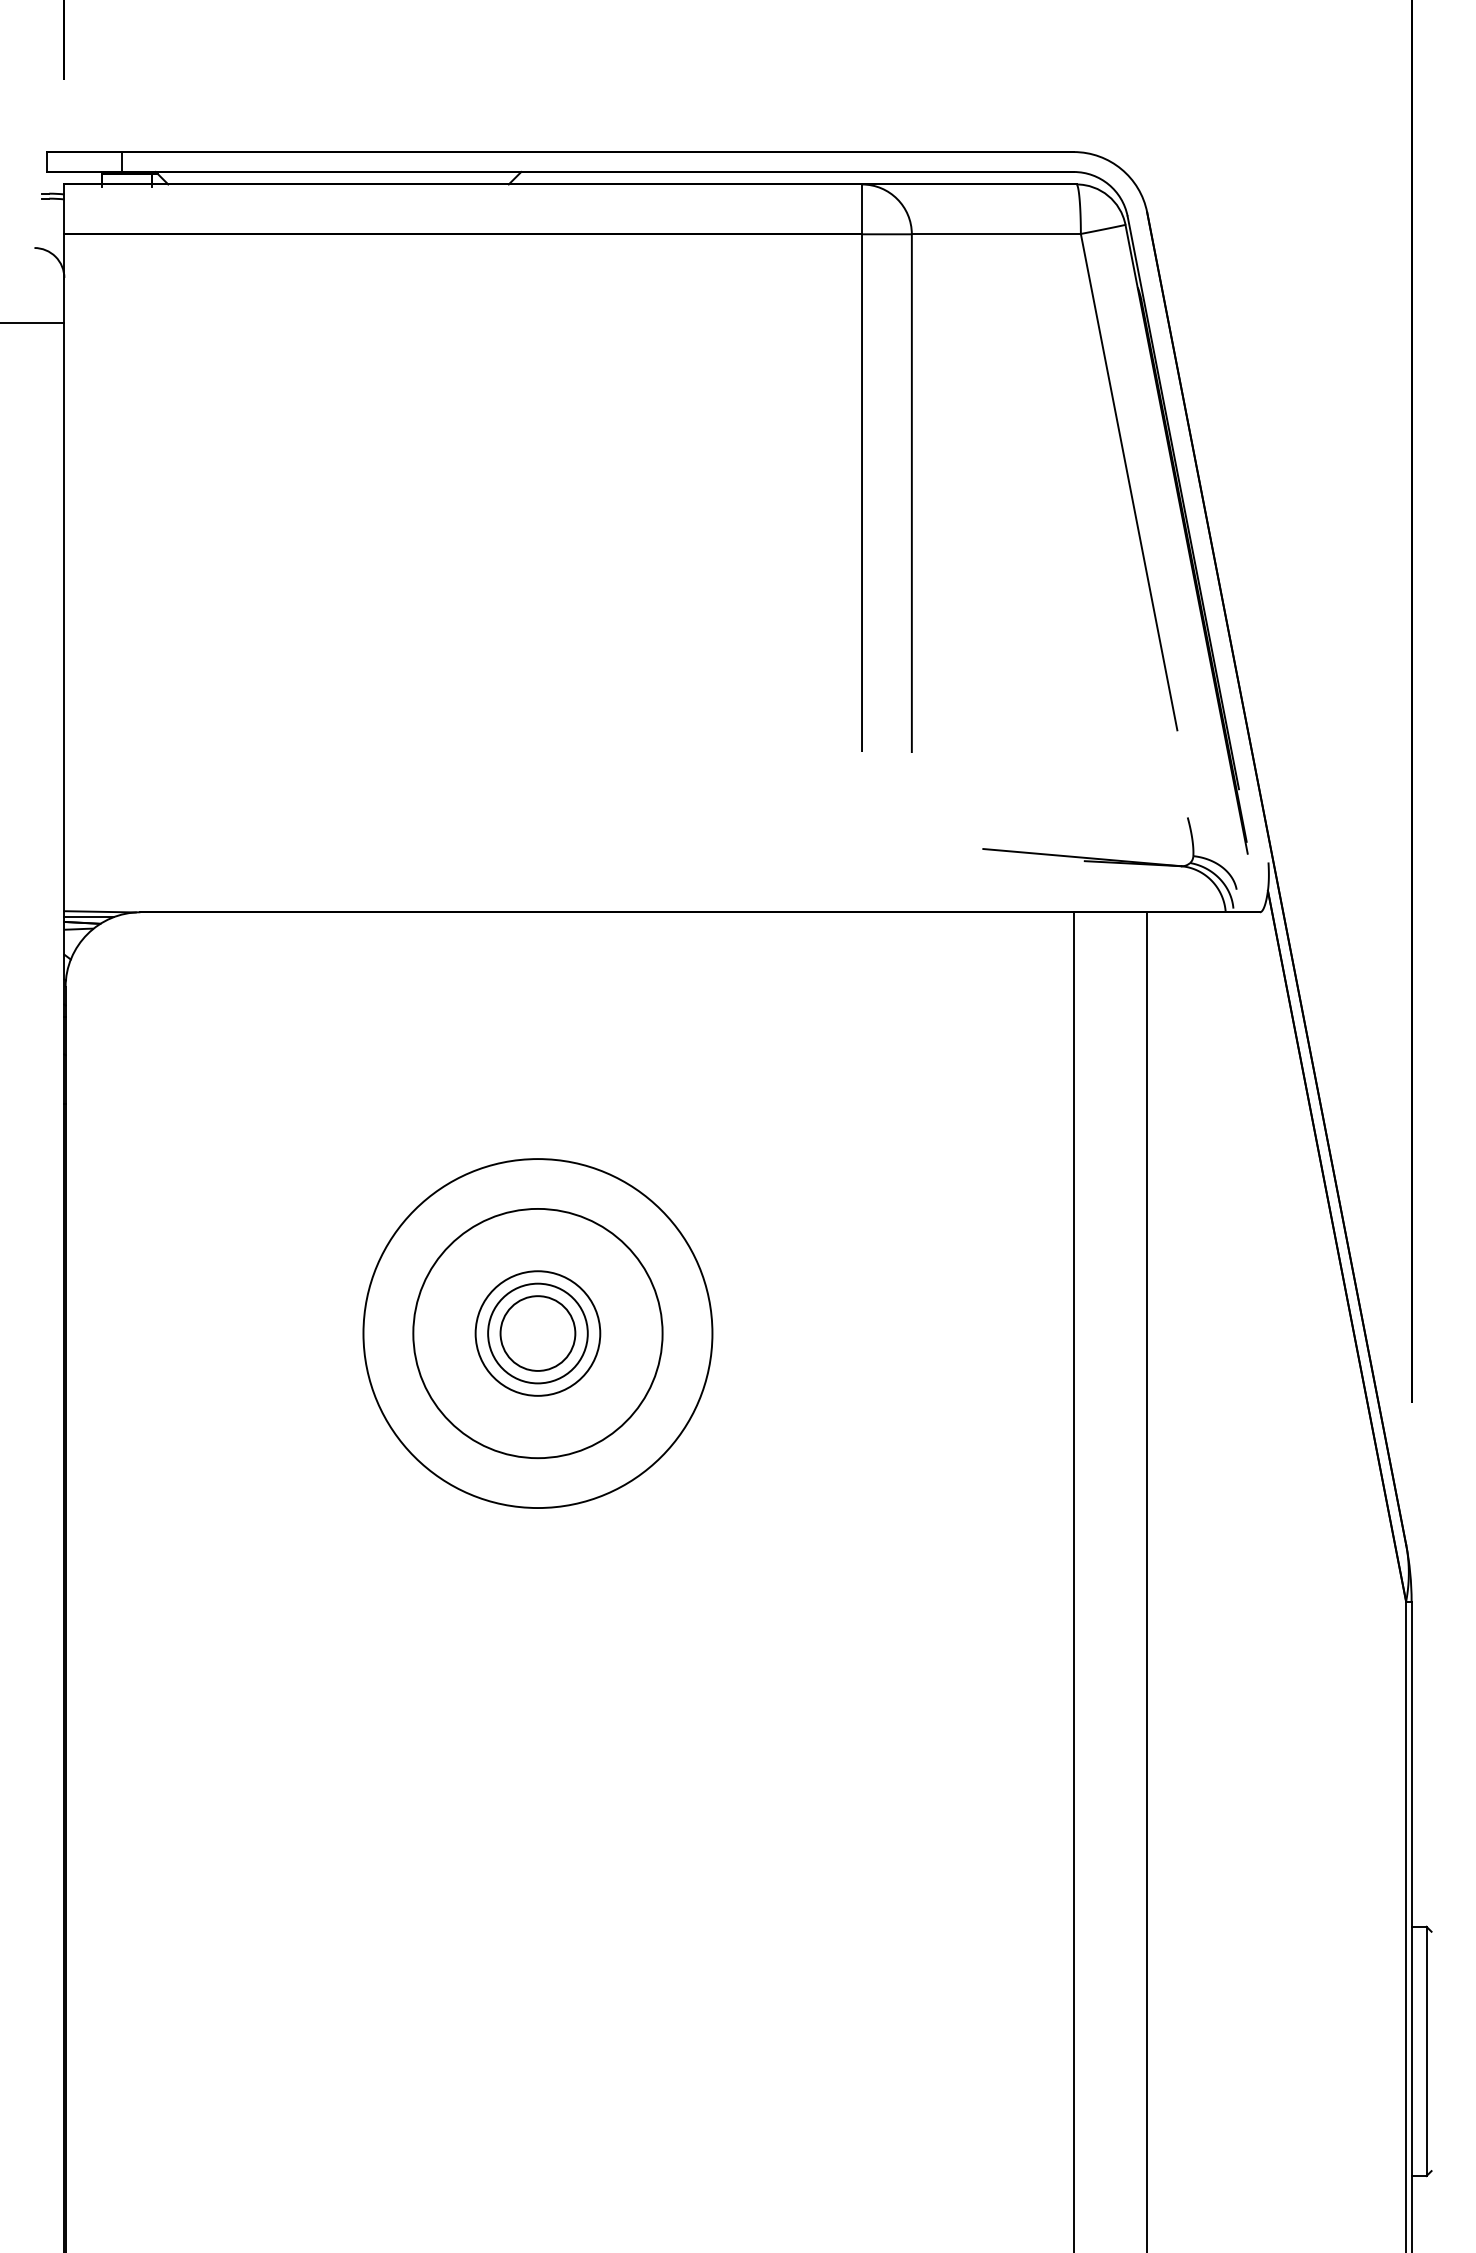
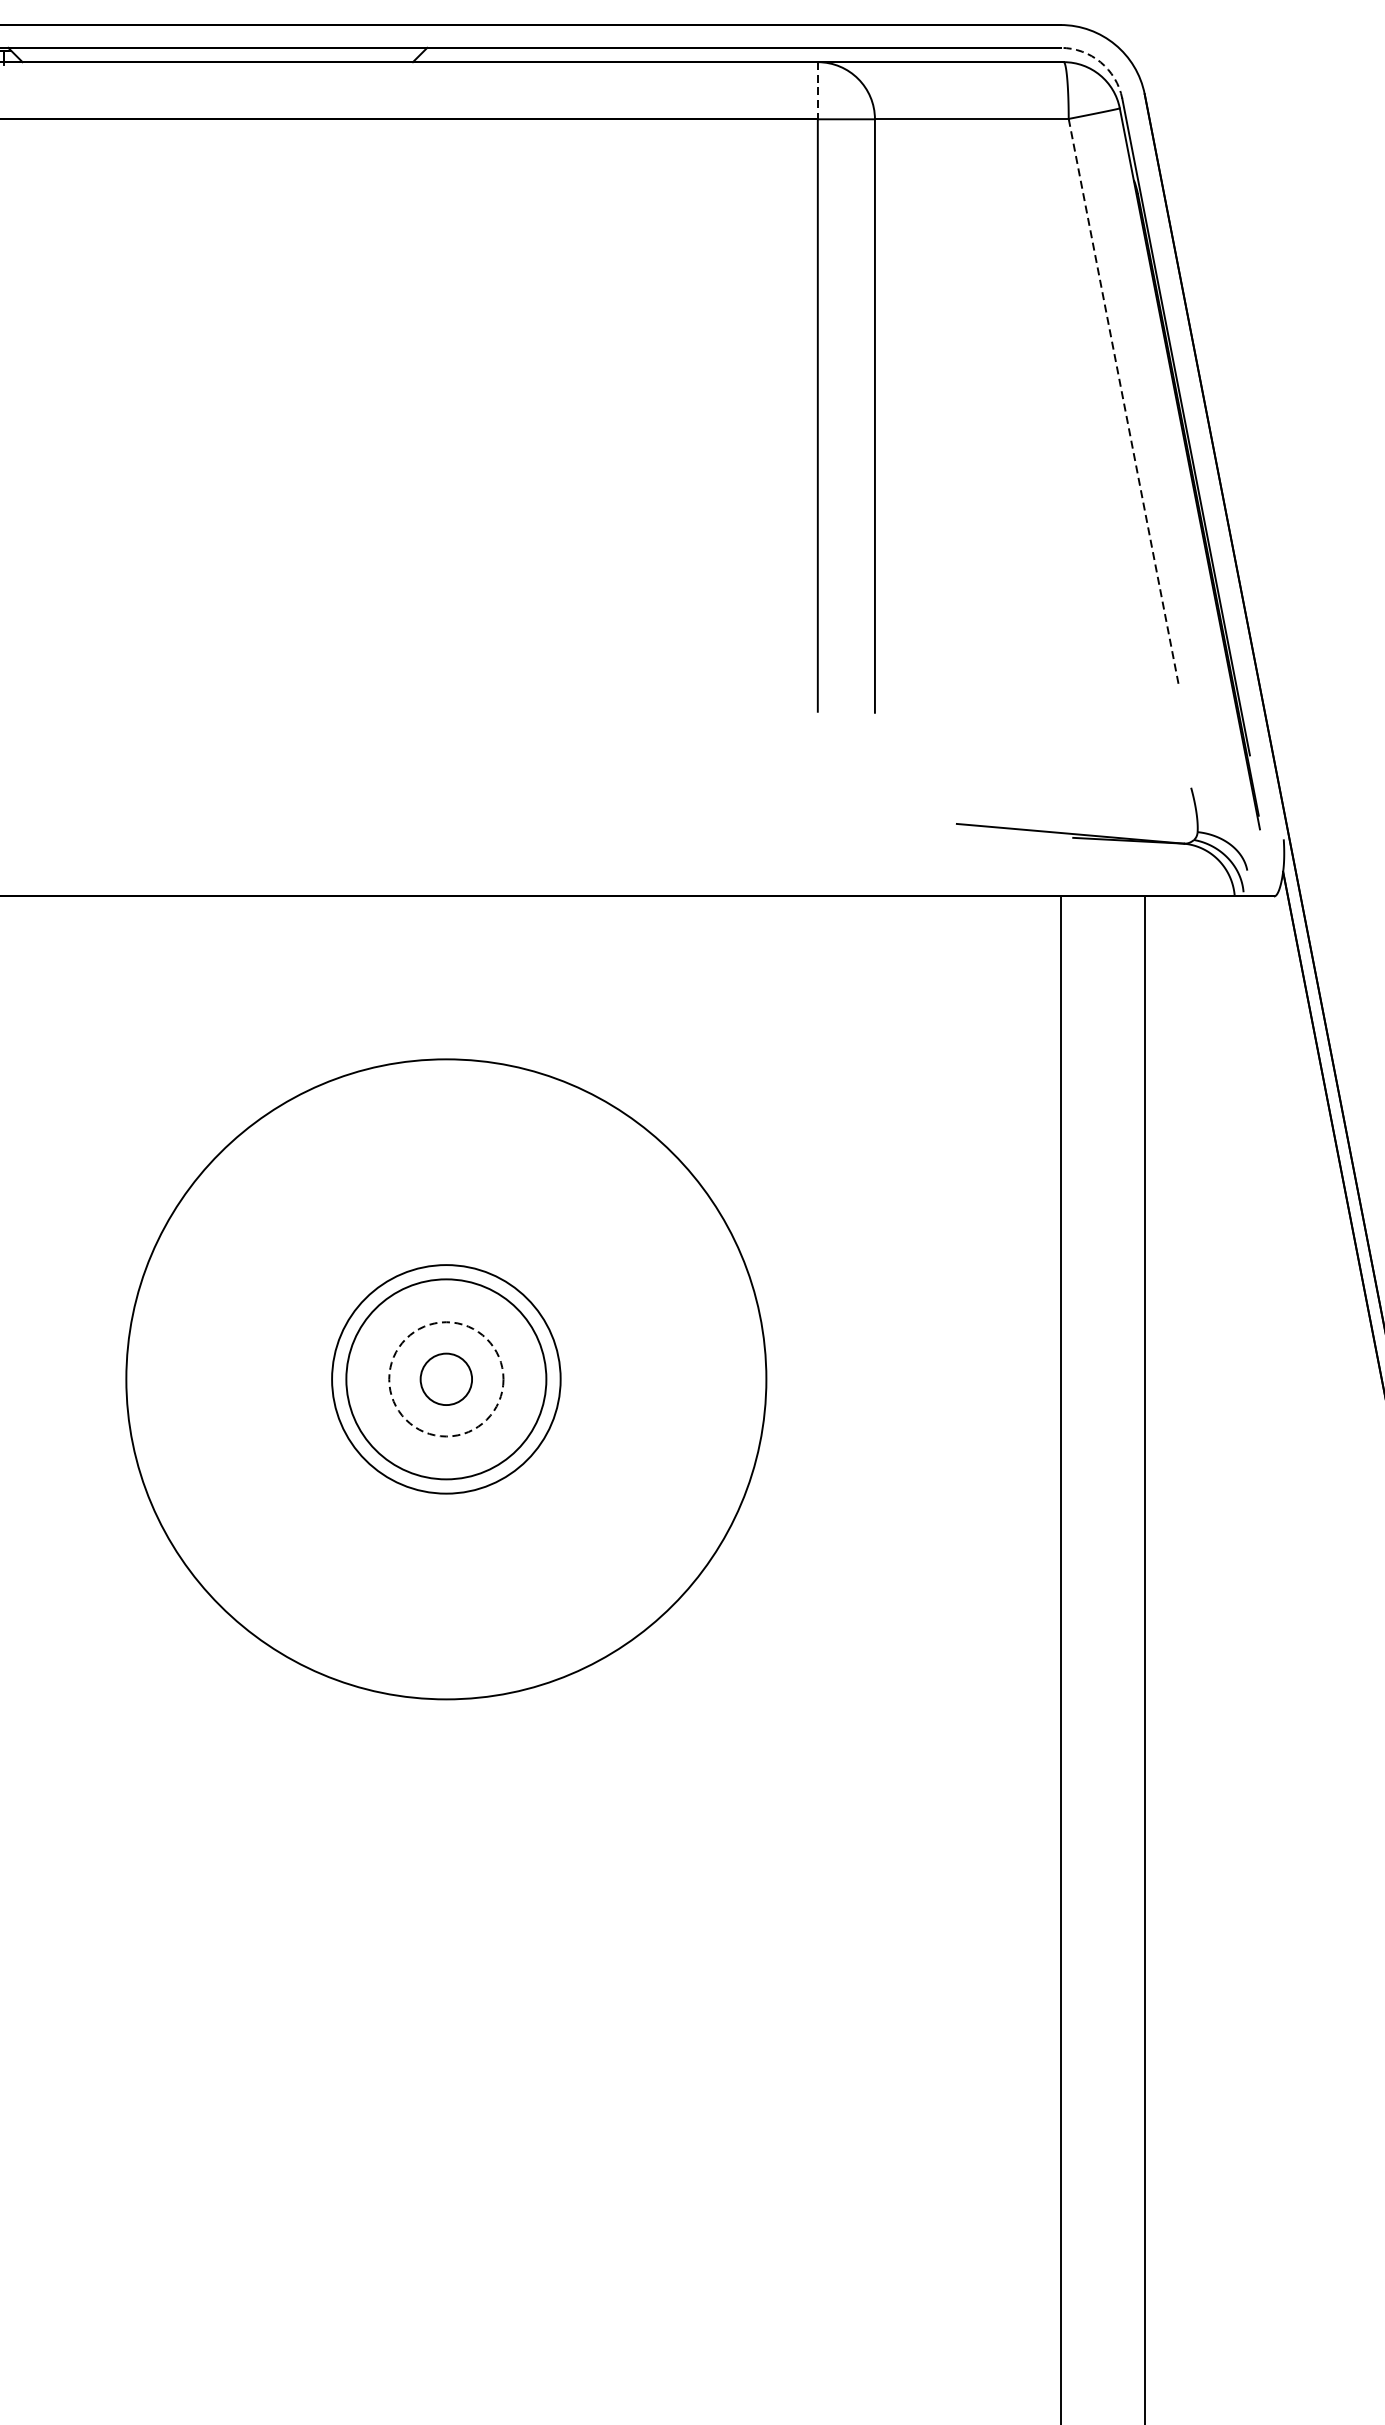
arc: (1108, 184) -> (1100, 62), solid -> dashed
line: (862, 209) -> (818, 90), solid -> dashed
line: (1129, 482) -> (1124, 403), solid -> dashed
circle: (537, 1333) -> (445, 1379), size x0.6
circle: (537, 1333) -> (445, 1379), size x0.7
circle: (537, 1333) -> (445, 1379), size x1.6
circle: (537, 1333) -> (445, 1379), size x1.6
circle: (537, 1333) -> (445, 1379), solid -> dashed

